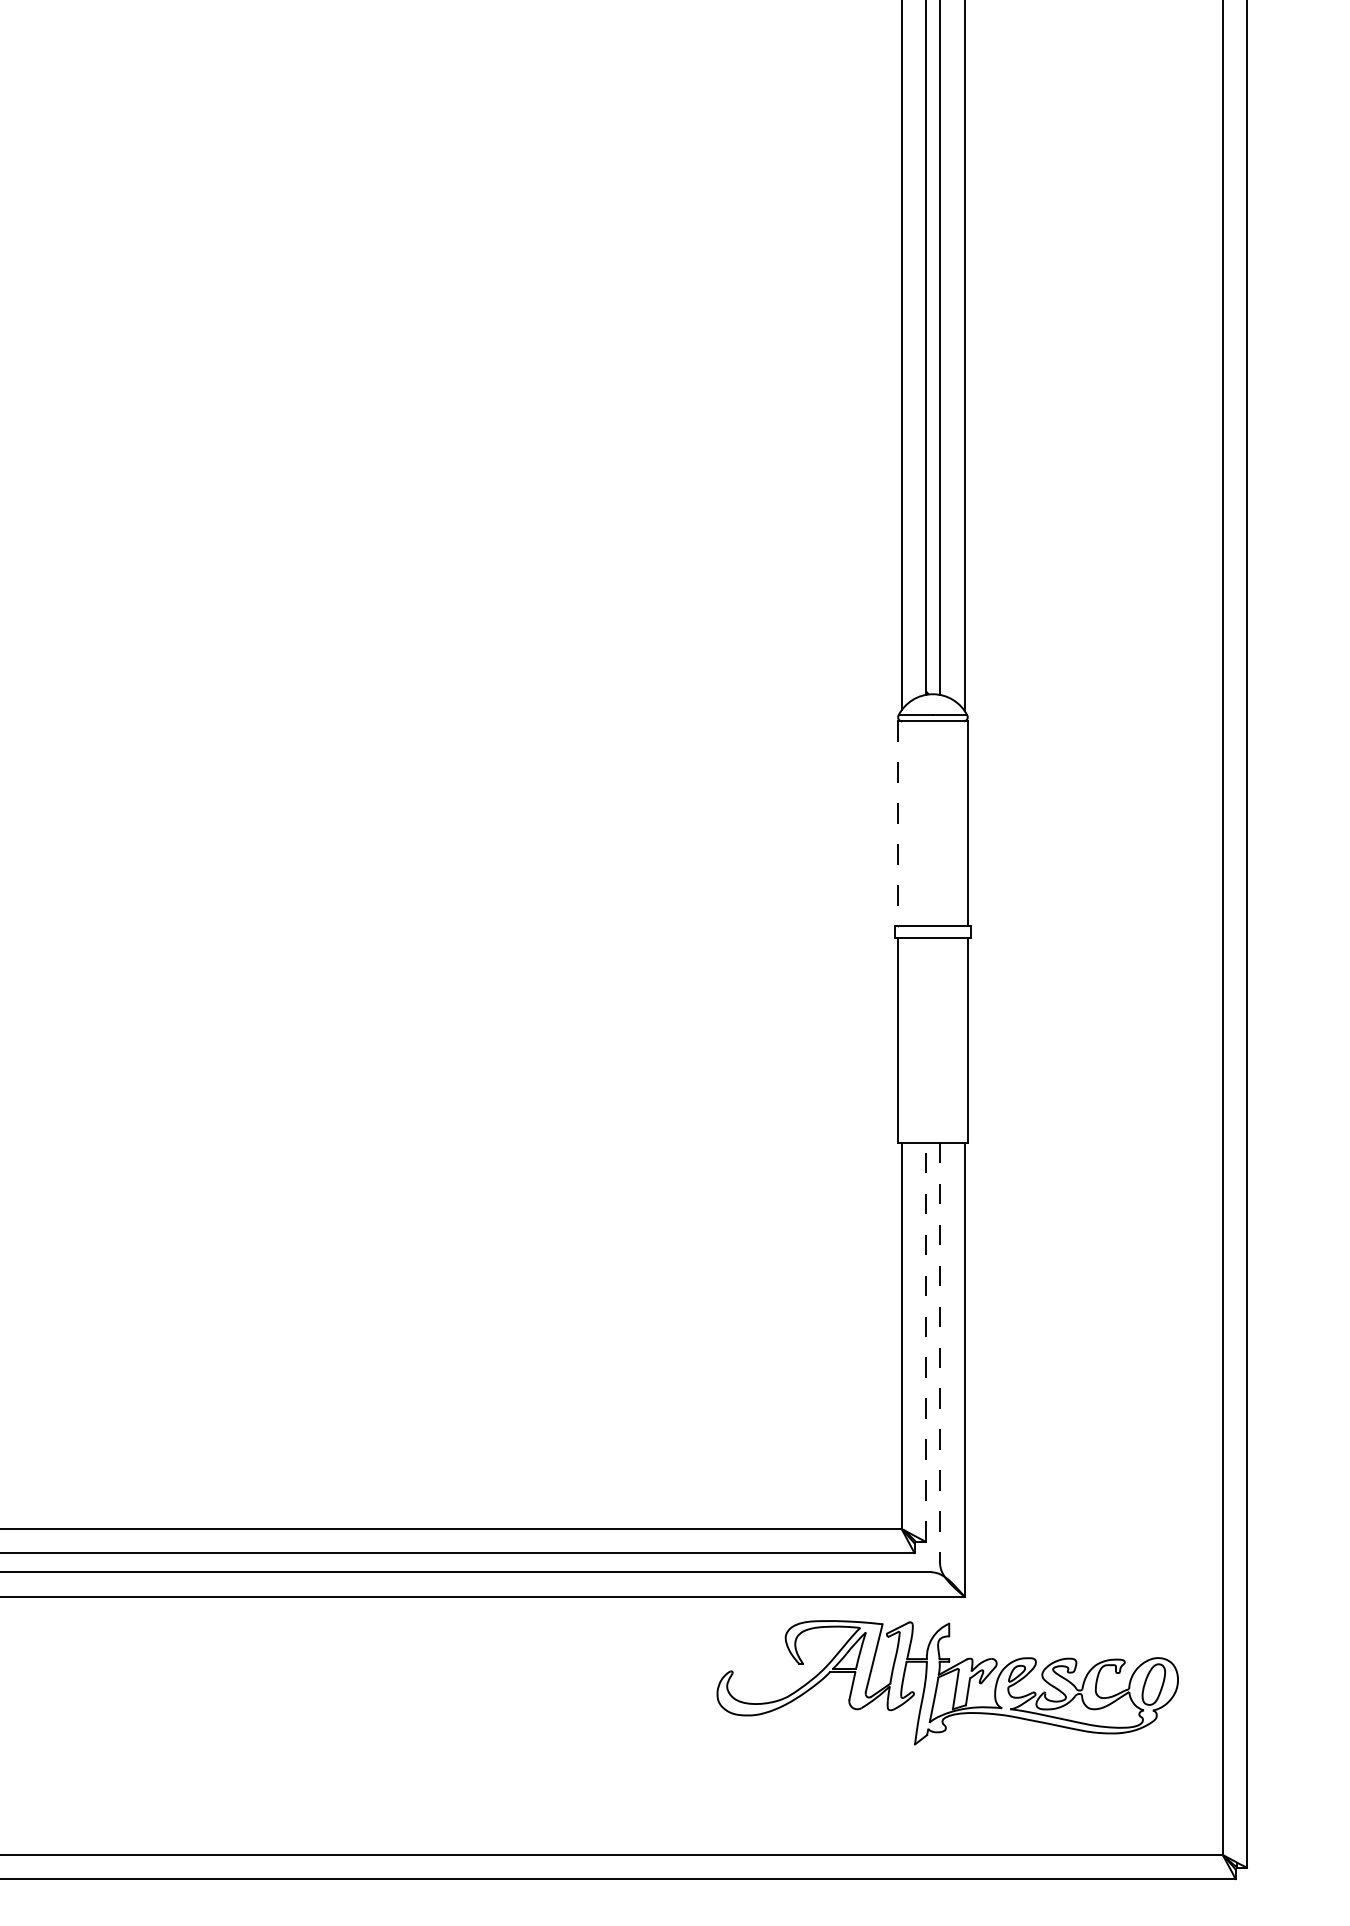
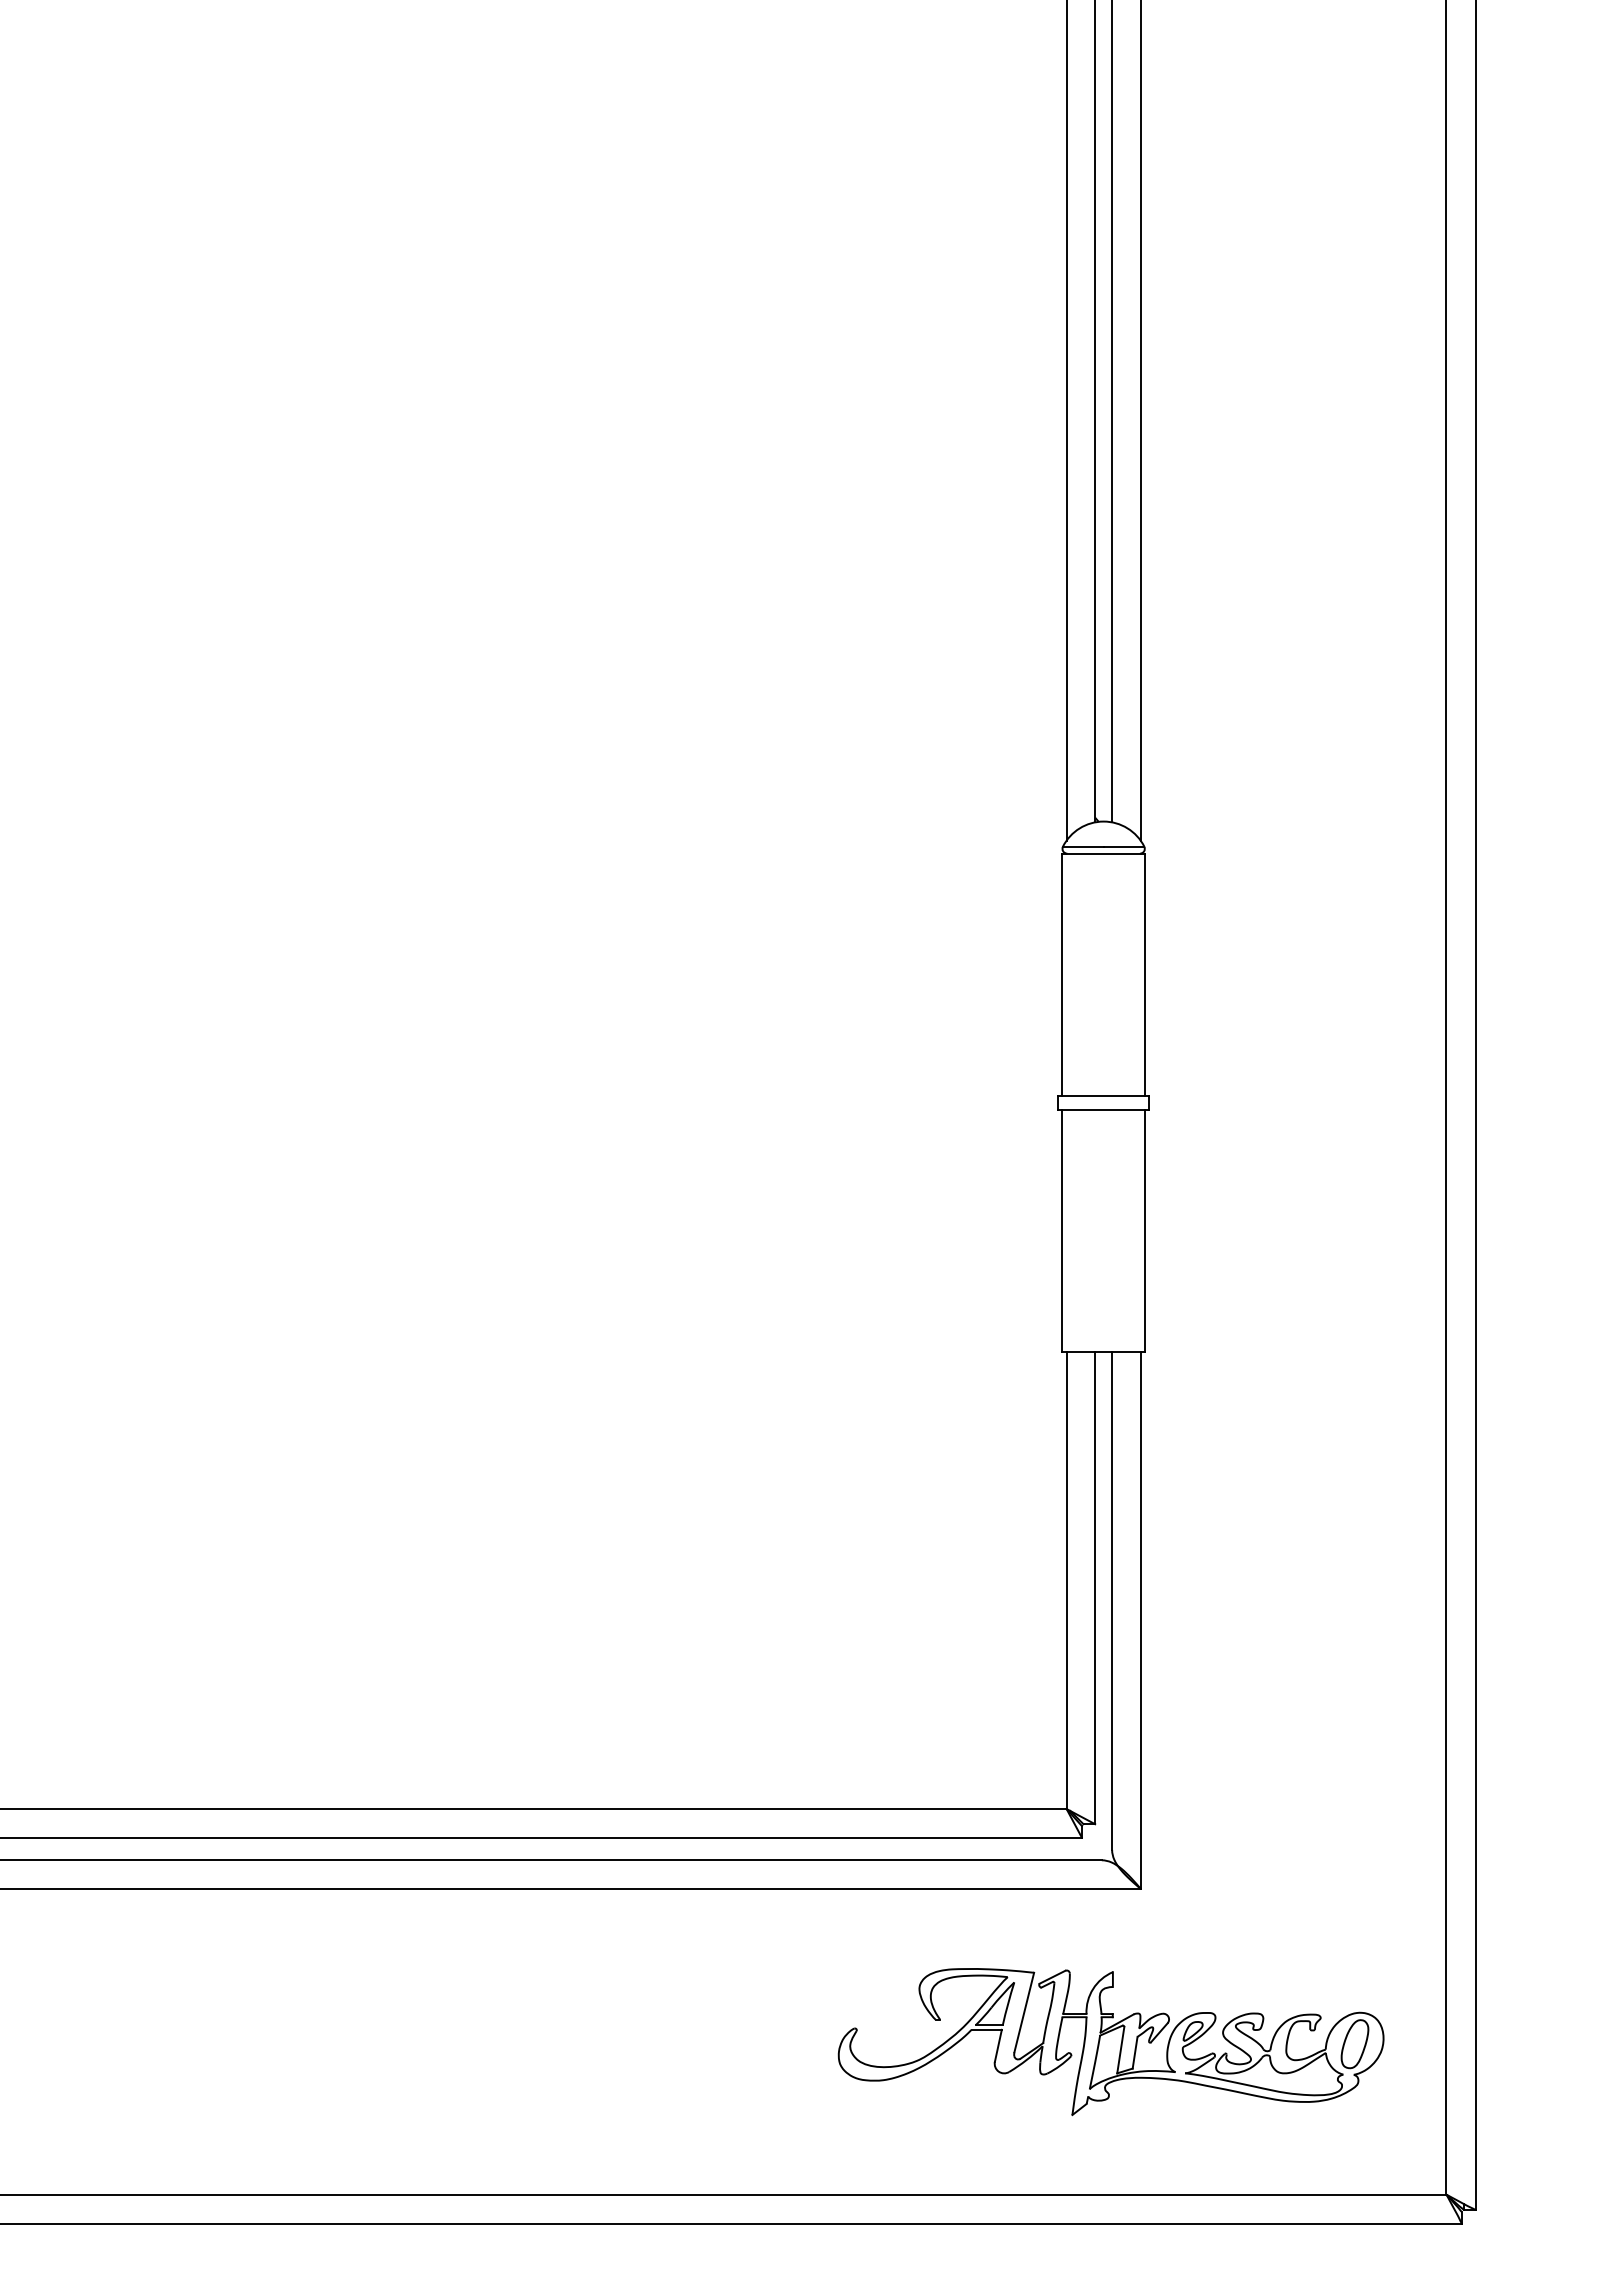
line: (898, 824) -> (1062, 975), dashed -> solid
line: (926, 1341) -> (1095, 1587), dashed -> solid
line: (940, 1353) -> (1112, 1601), dashed -> solid
part: (947, 1683) -> (1110, 2042), moved

